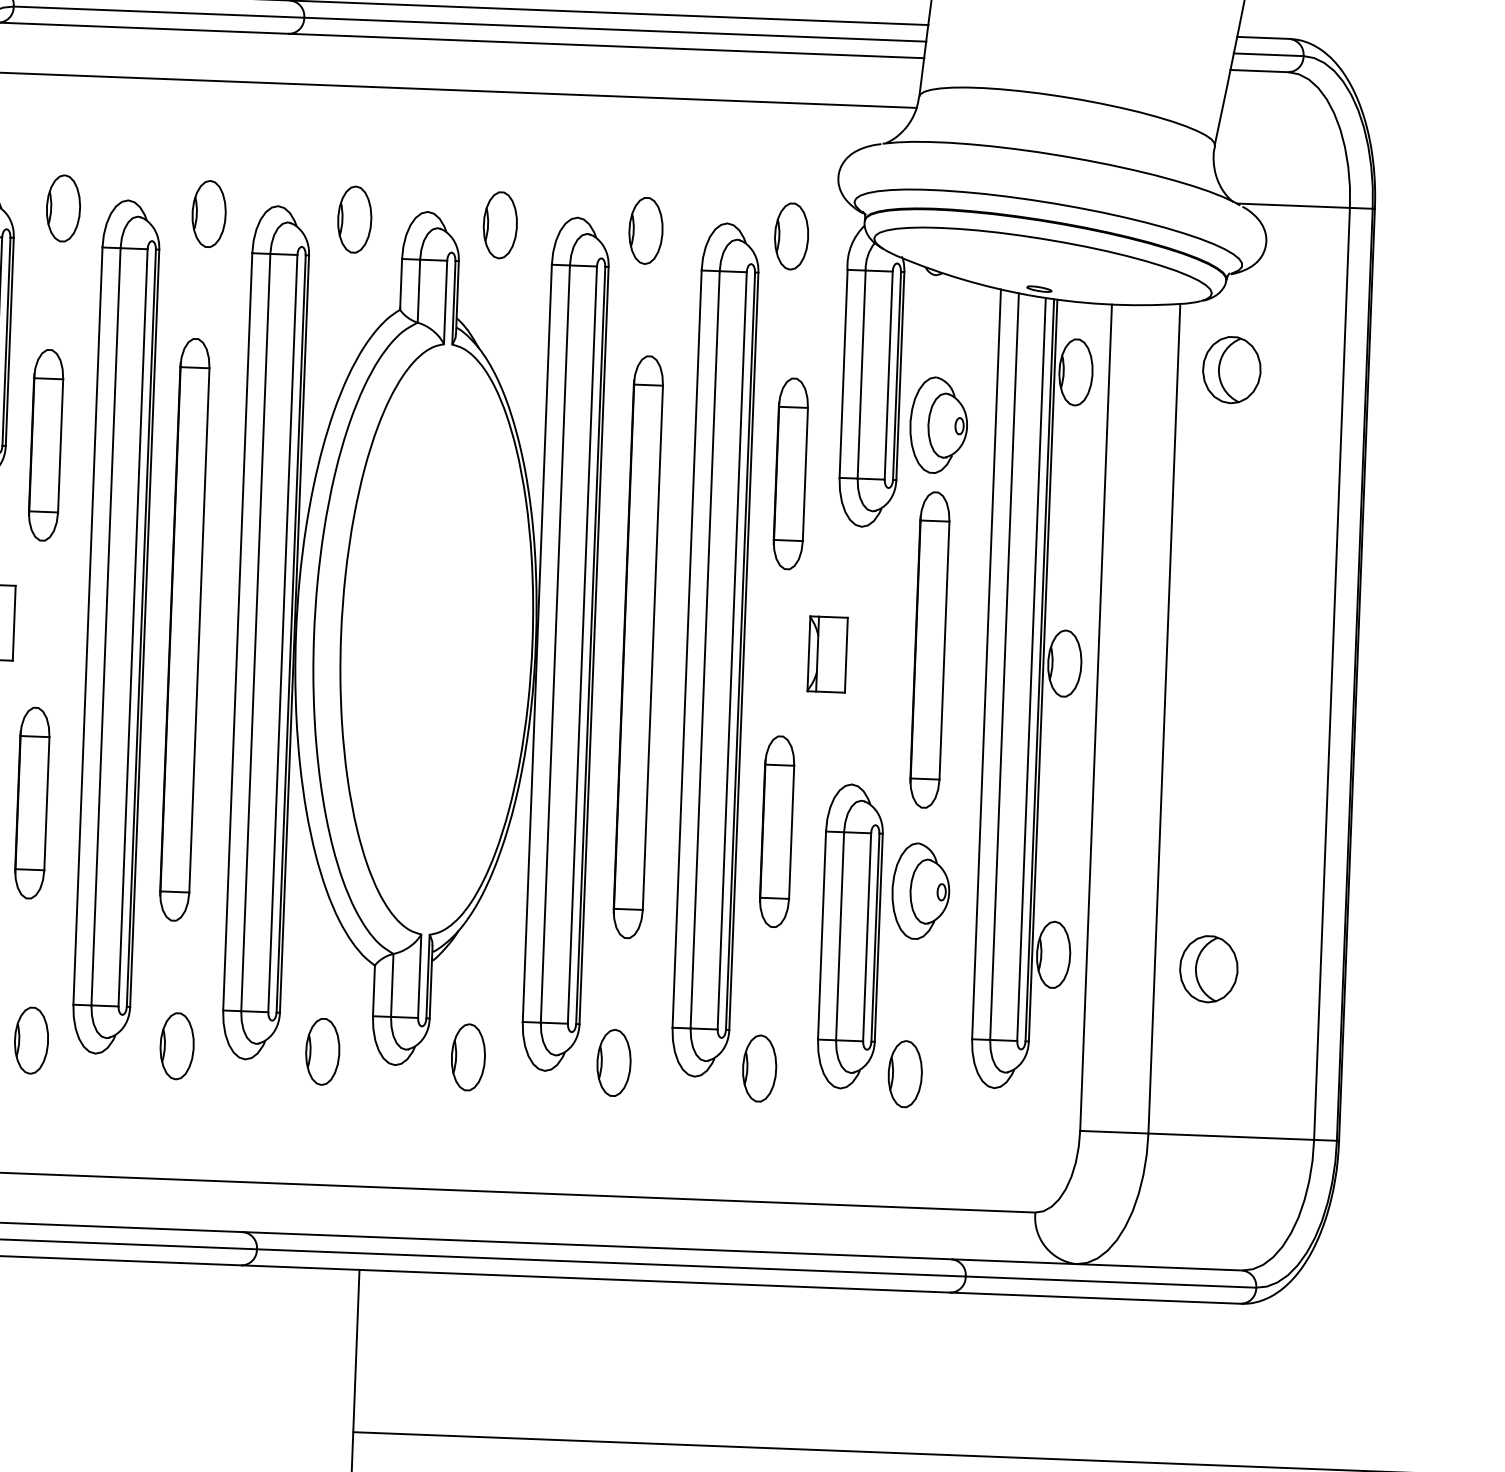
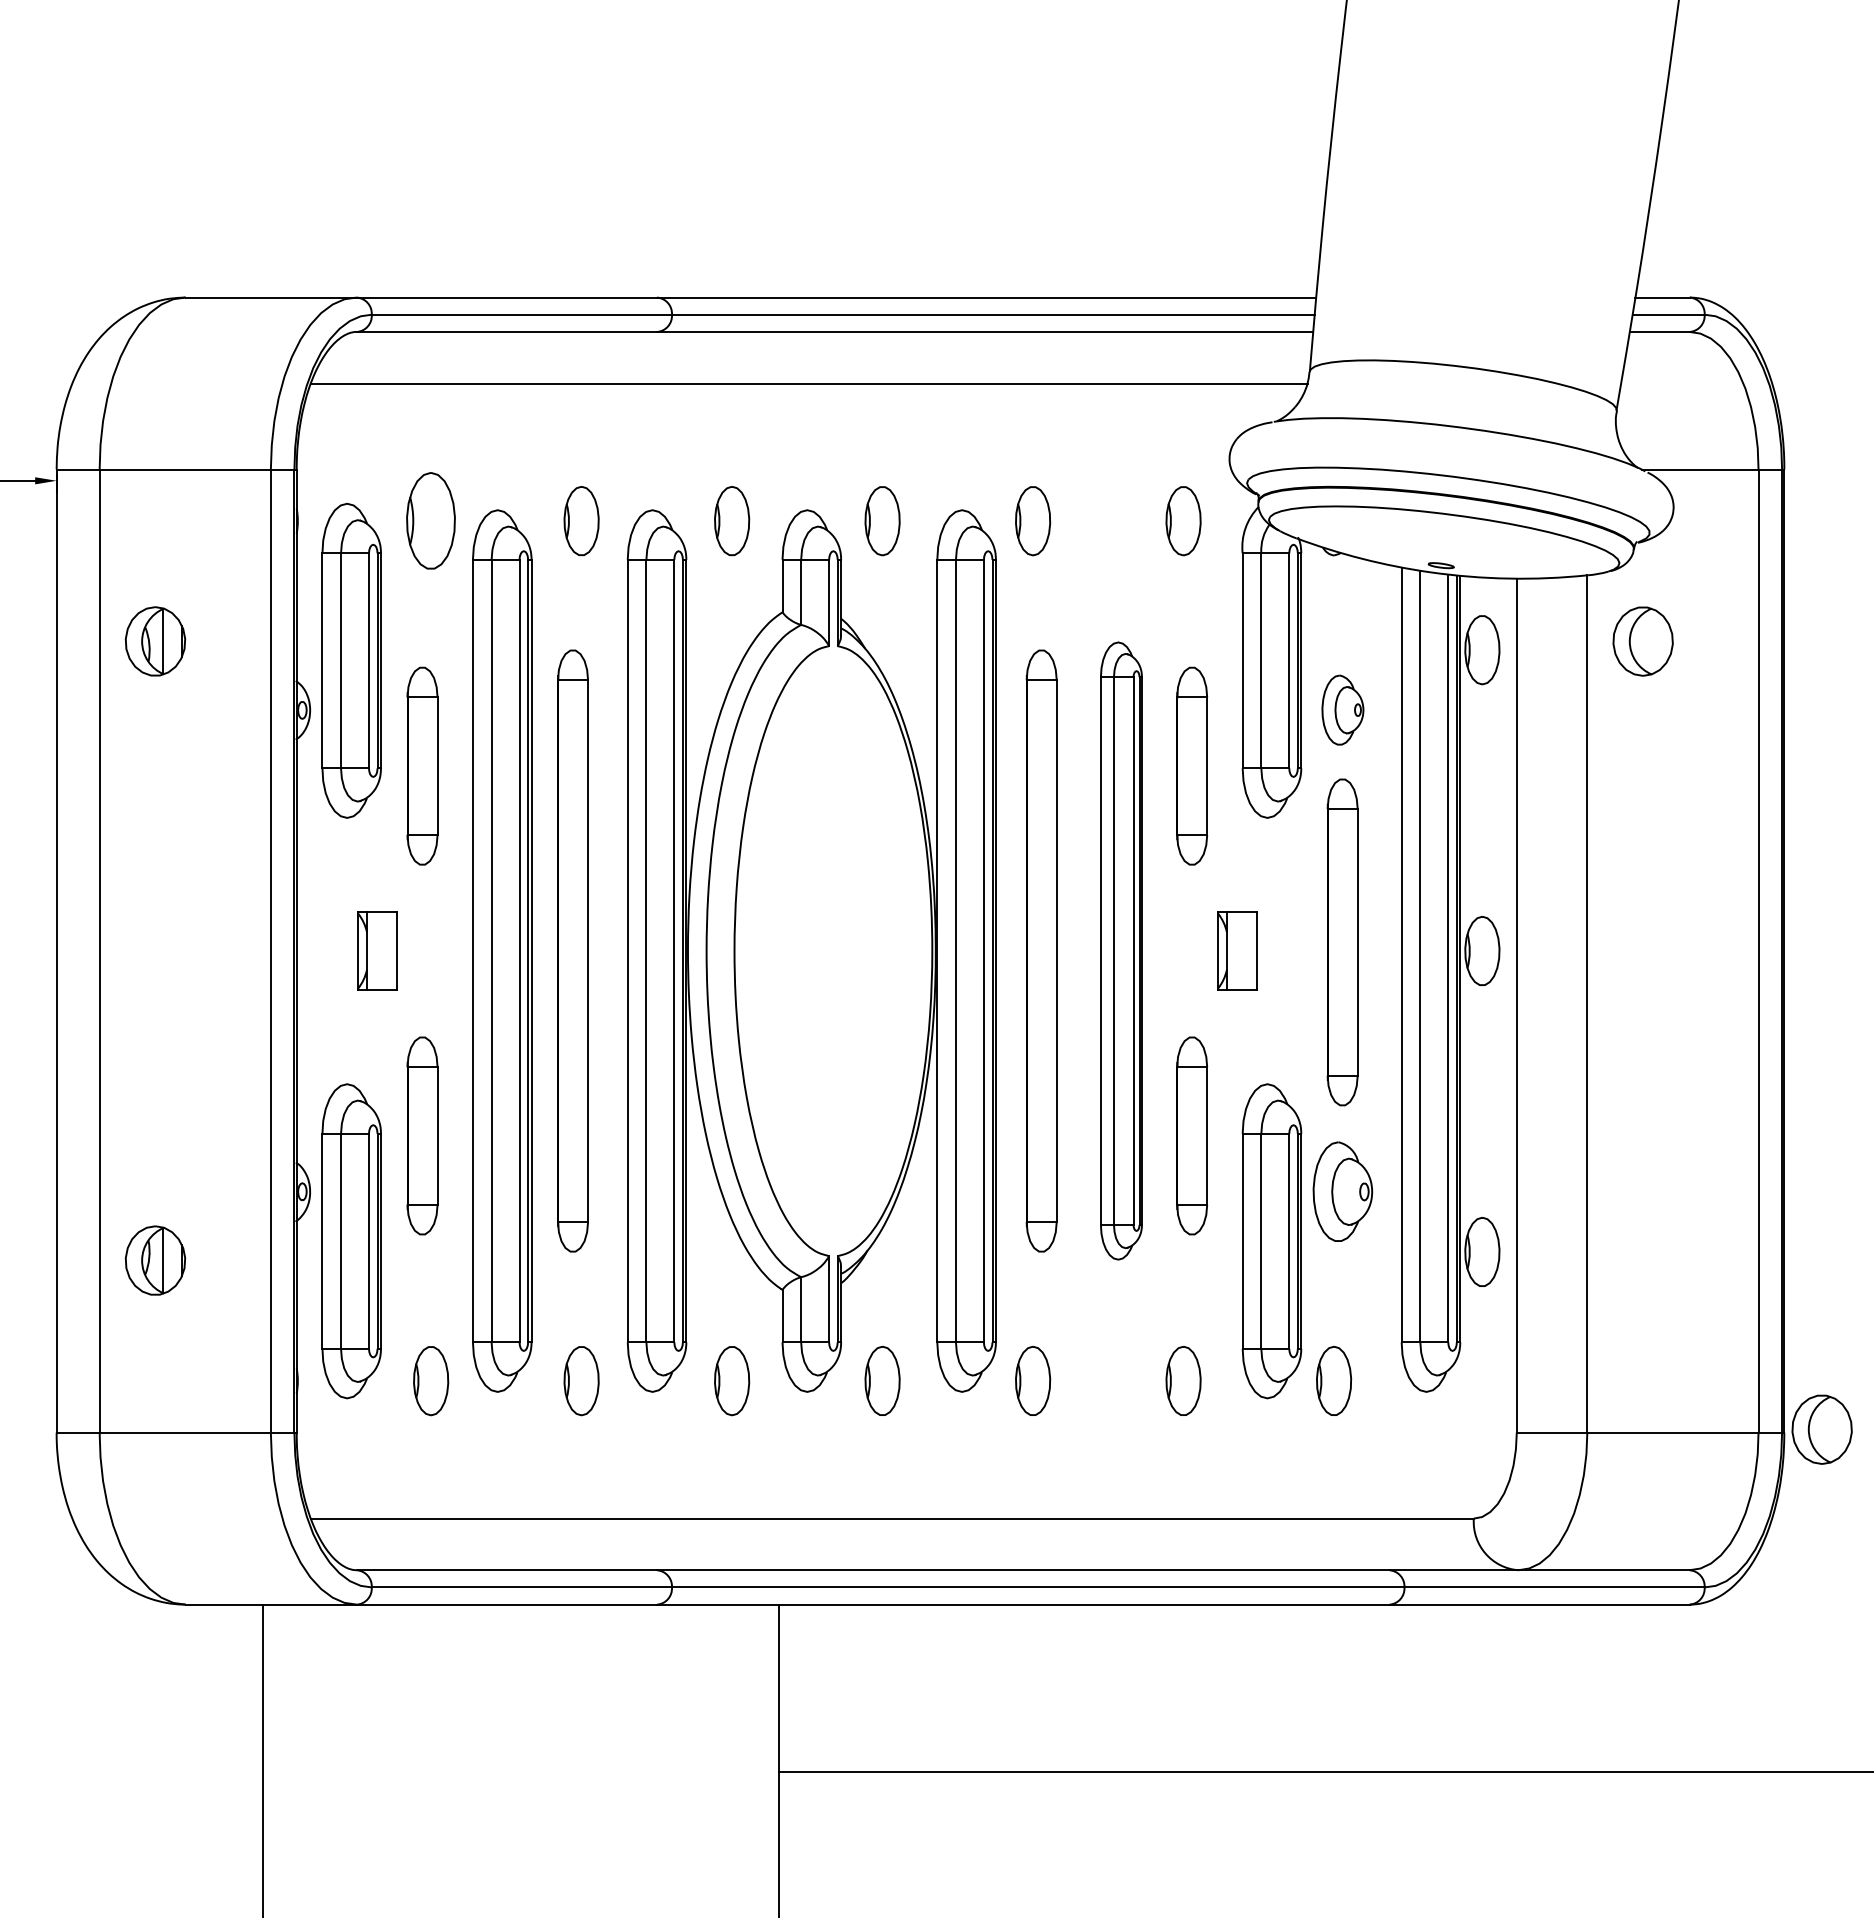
part: (63, 208) -> (431, 521), size x1.4
part: (938, 424) -> (1342, 709), size x0.7
part: (715, 649) -> (1121, 950), size x0.7
part: (1208, 969) -> (1821, 1429), moved

